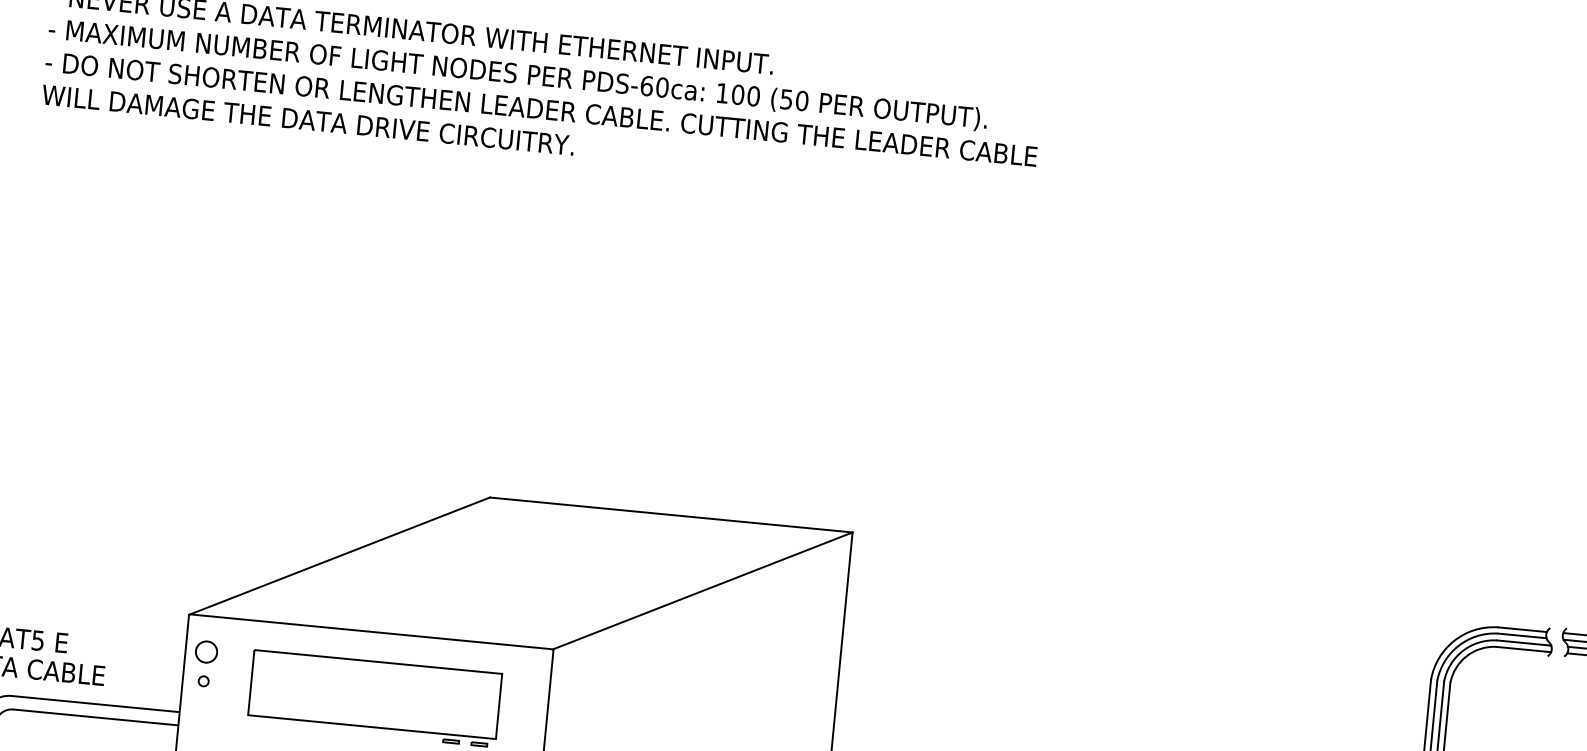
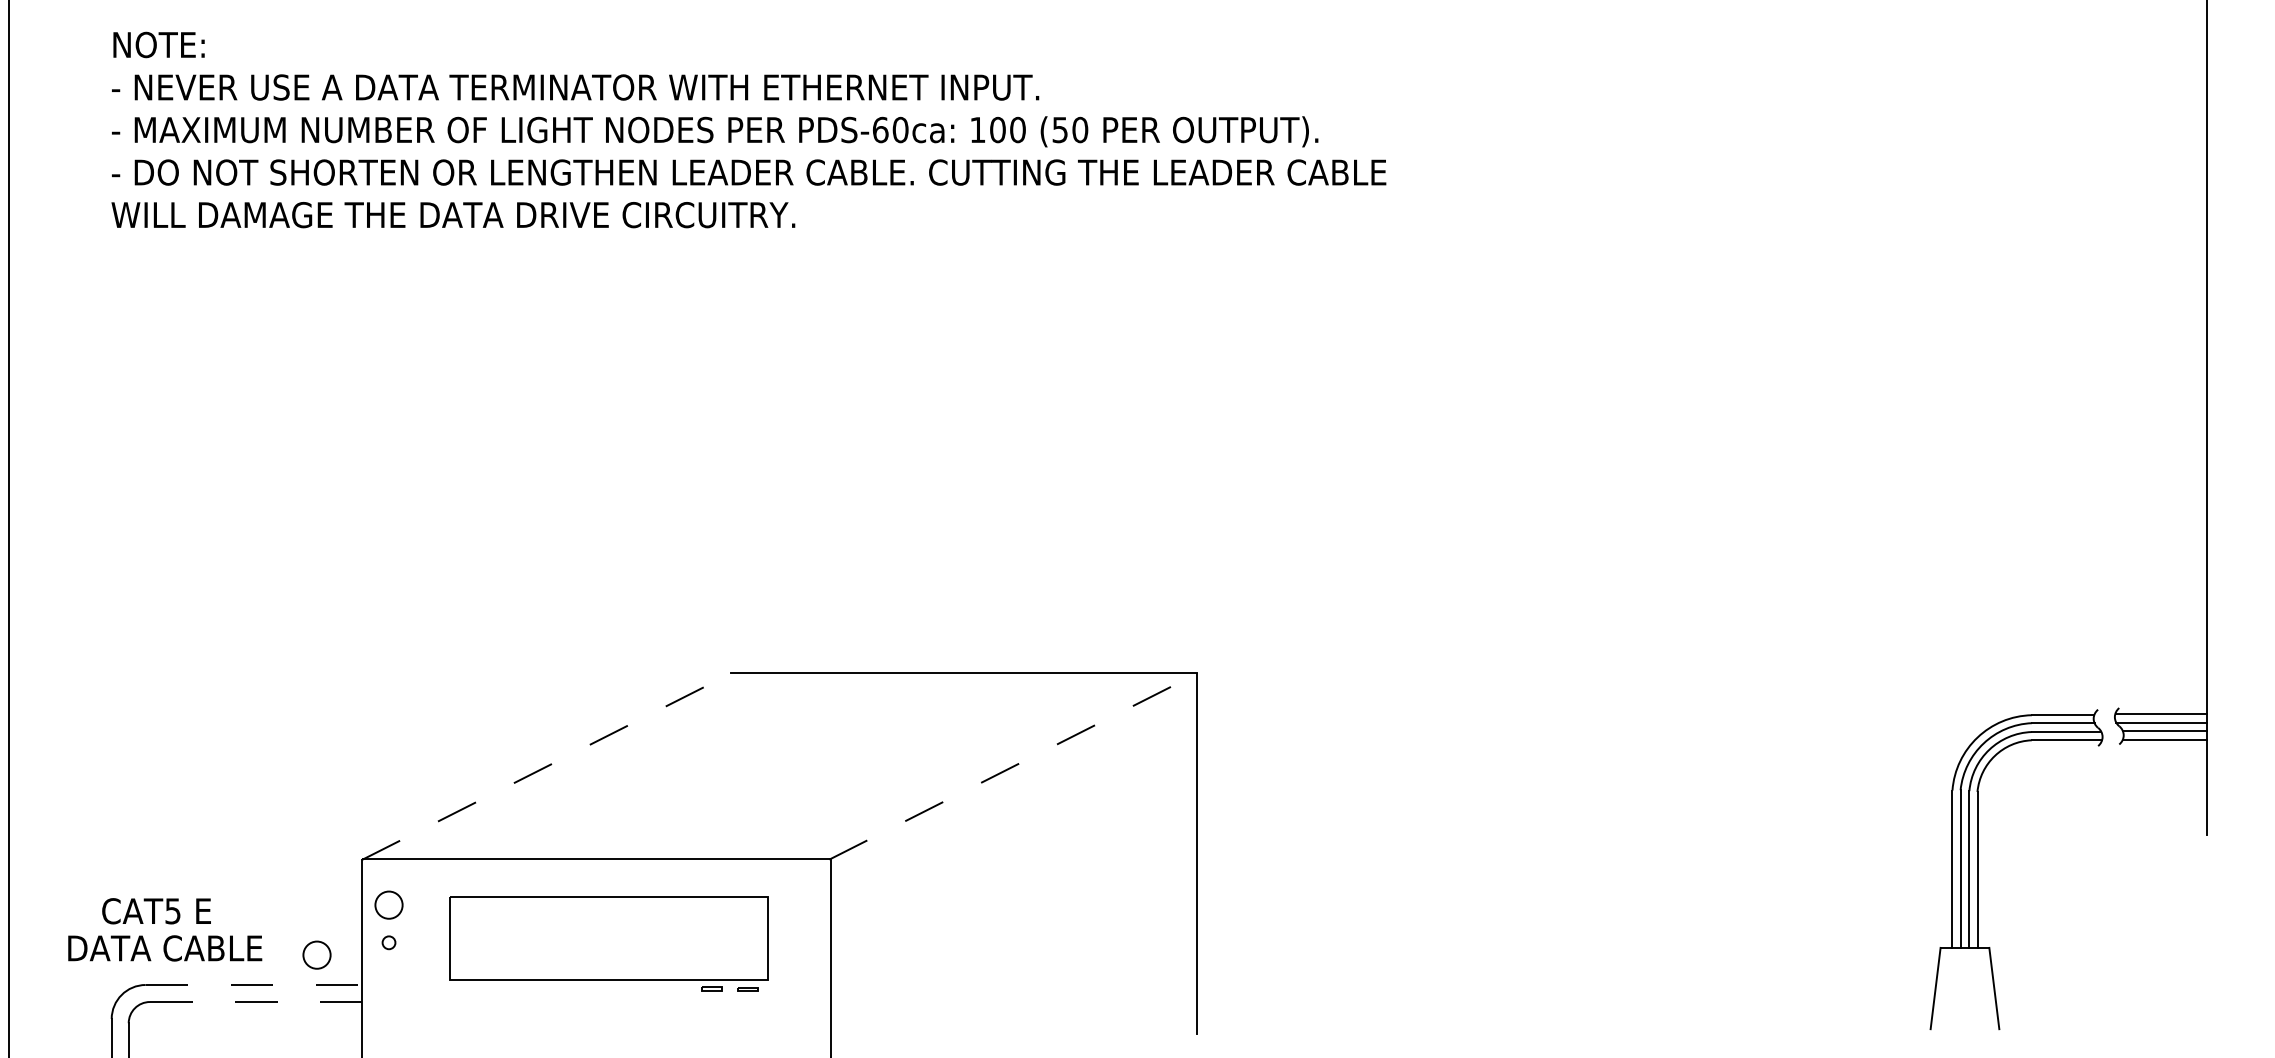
line: (339, 556) -> (546, 766), solid -> dashed
line: (702, 591) -> (1013, 766), solid -> dashed
circle: (146, 685) -> (316, 954), added
line: (95, 704) -> (253, 985), solid -> dashed
line: (95, 717) -> (255, 1002), solid -> dashed

